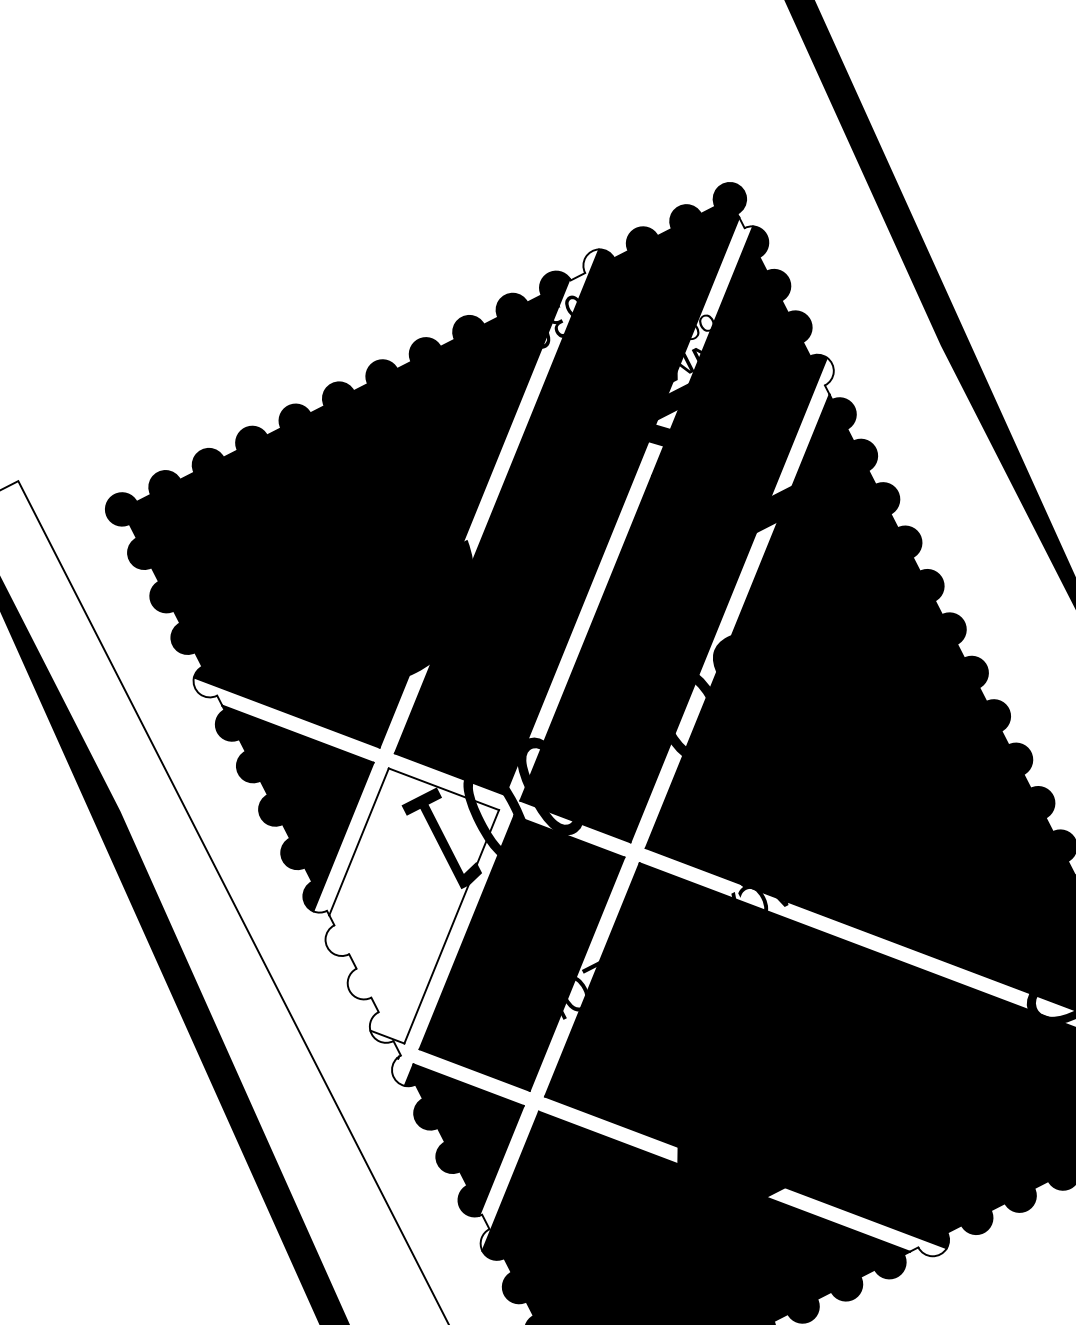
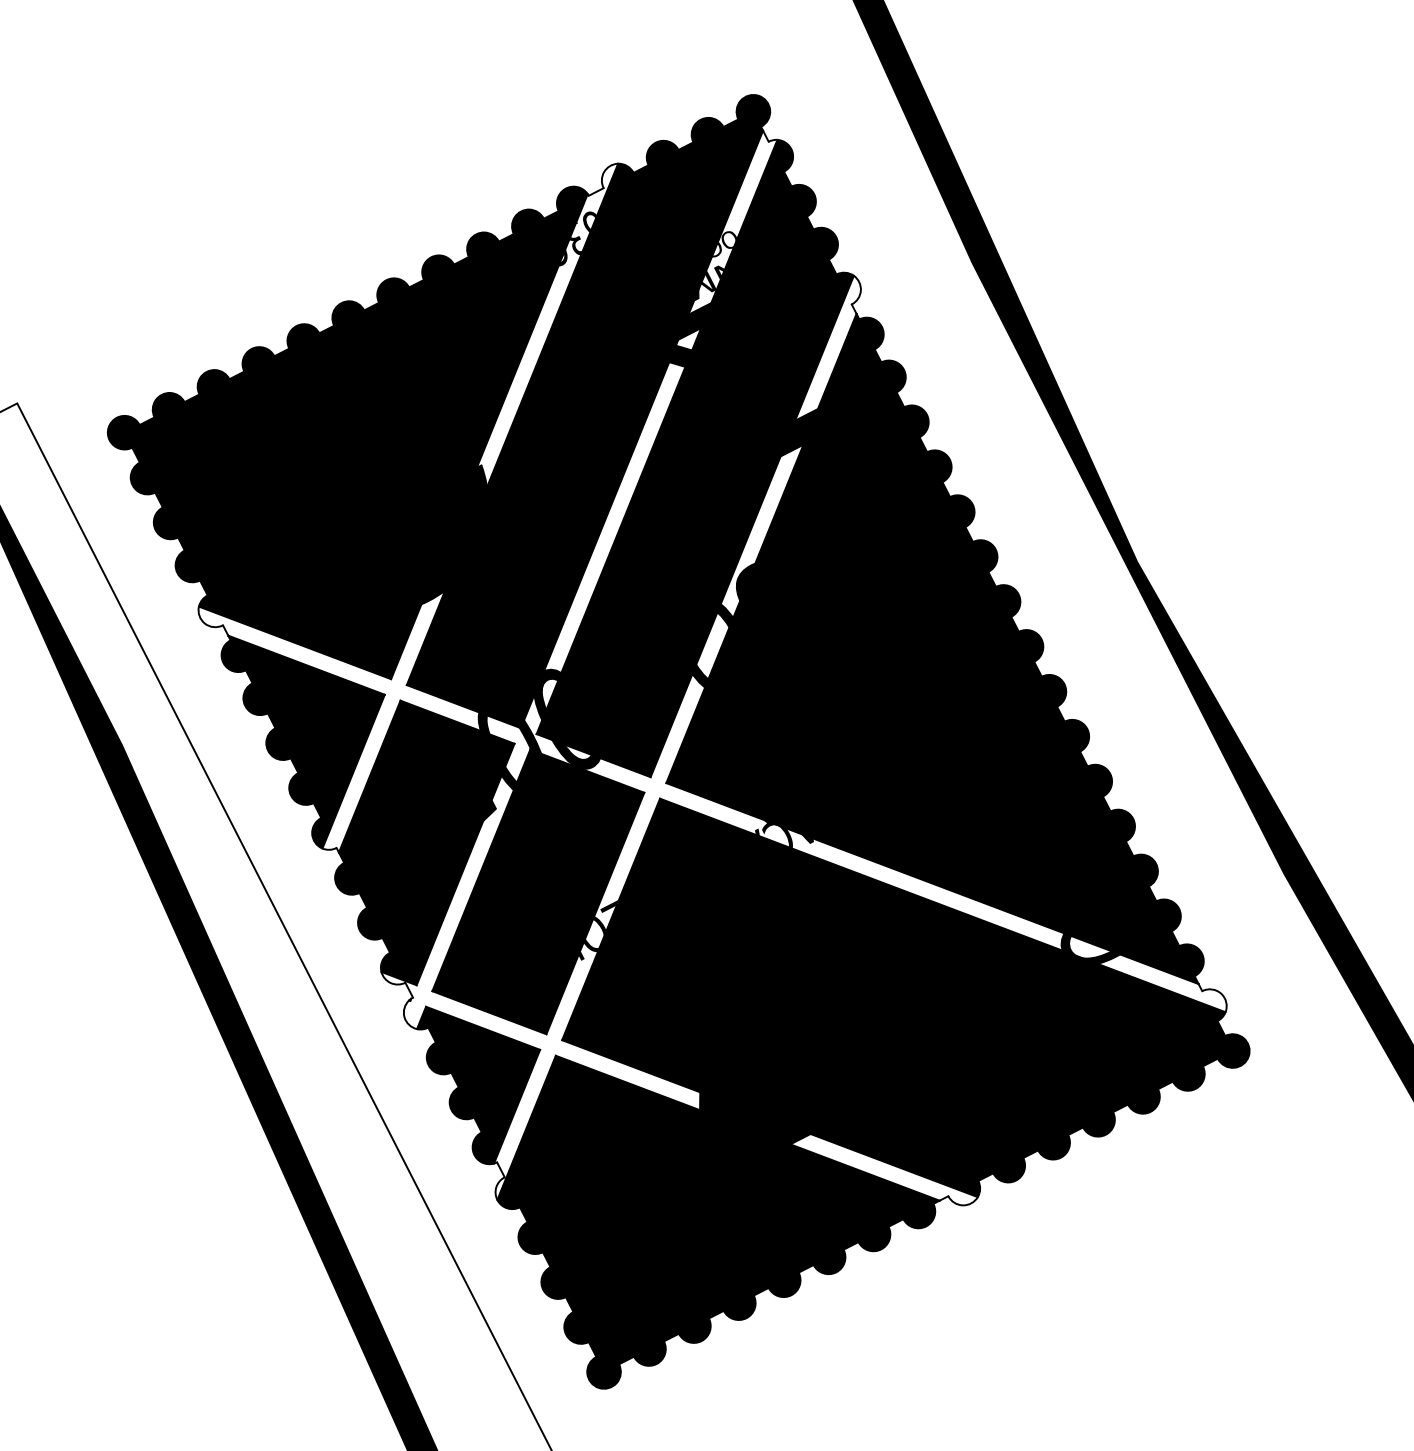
fill: (411, 905) -> (424, 842), added

